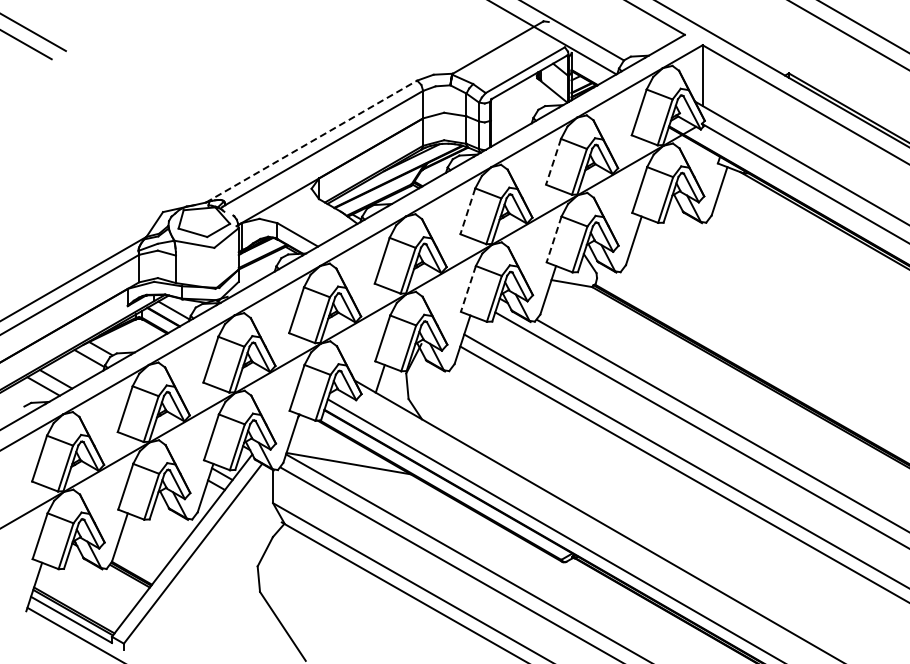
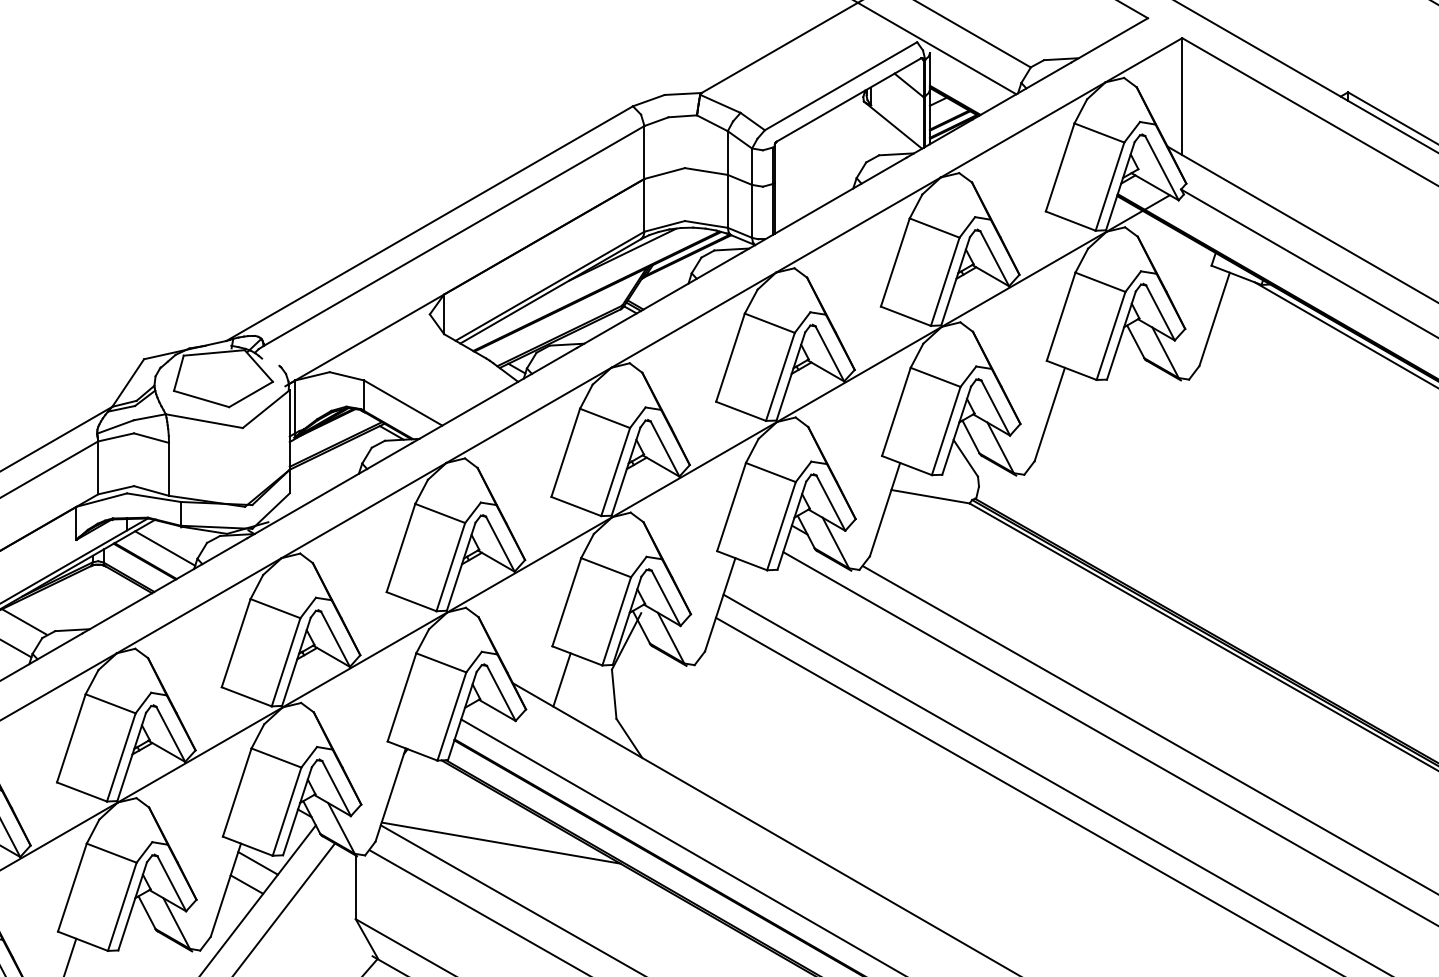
line: (311, 141) -> (429, 223), dashed -> solid
line: (553, 162) -> (895, 263), dashed -> solid
line: (467, 211) -> (729, 358), dashed -> solid
line: (553, 239) -> (895, 411), dashed -> solid
line: (468, 289) -> (731, 508), dashed -> solid

